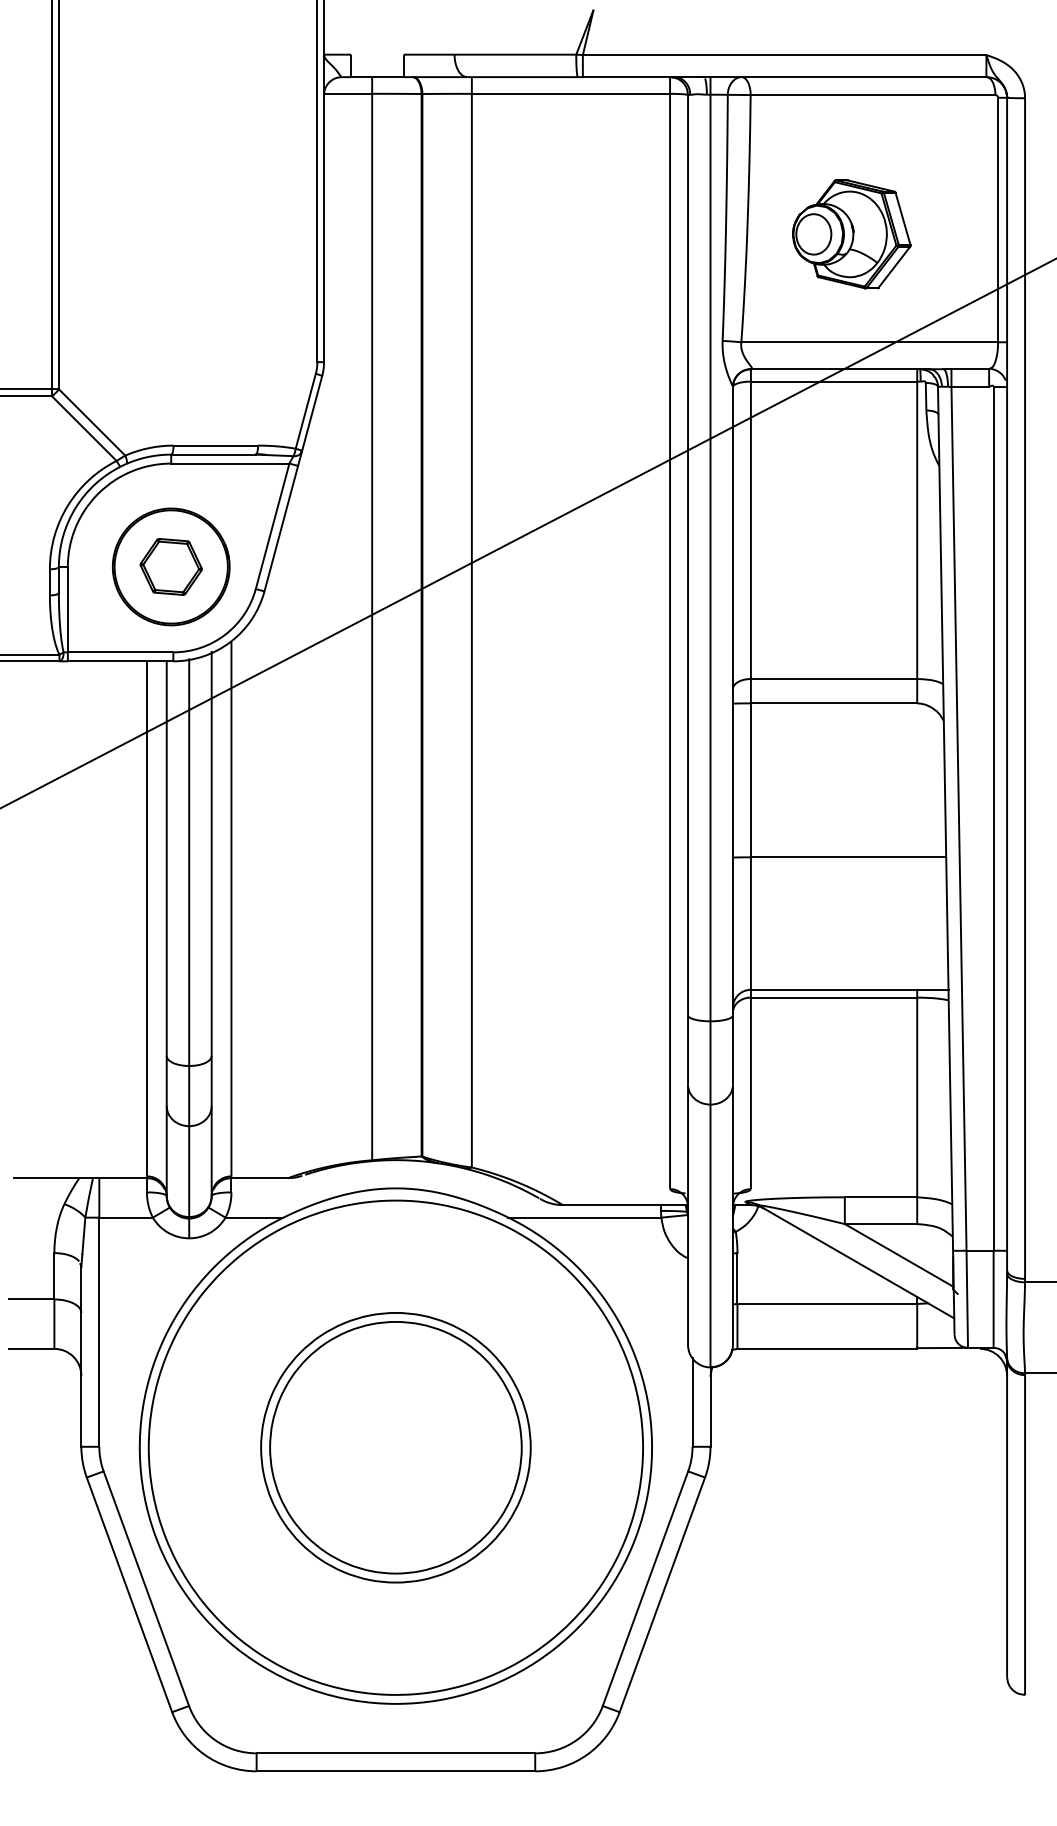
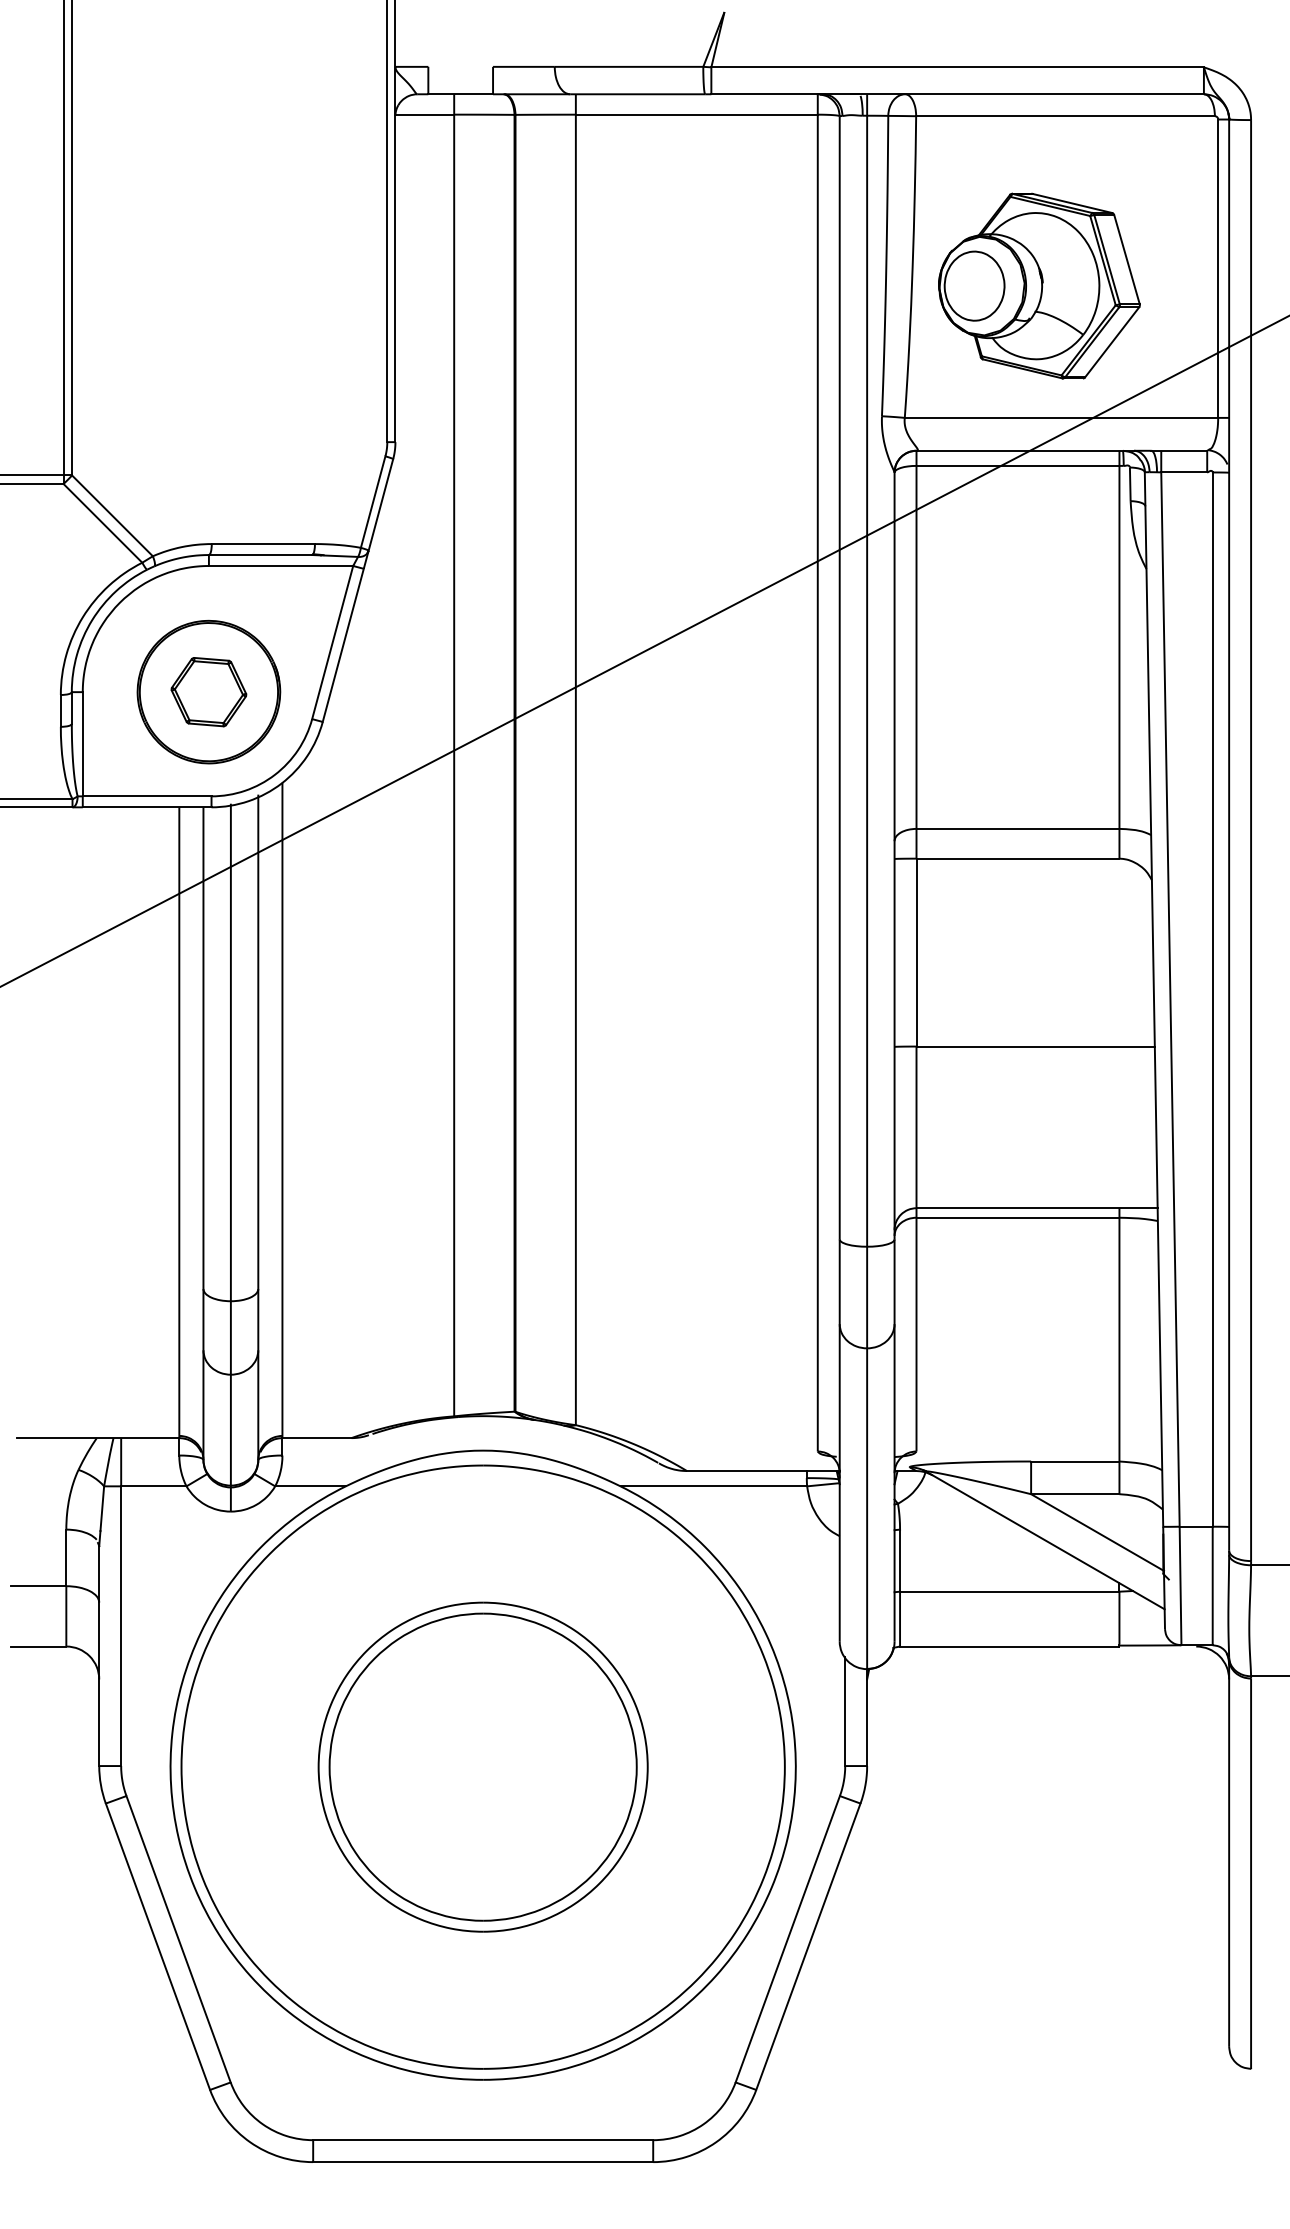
part: (851, 234) -> (1039, 286), size x1.4

